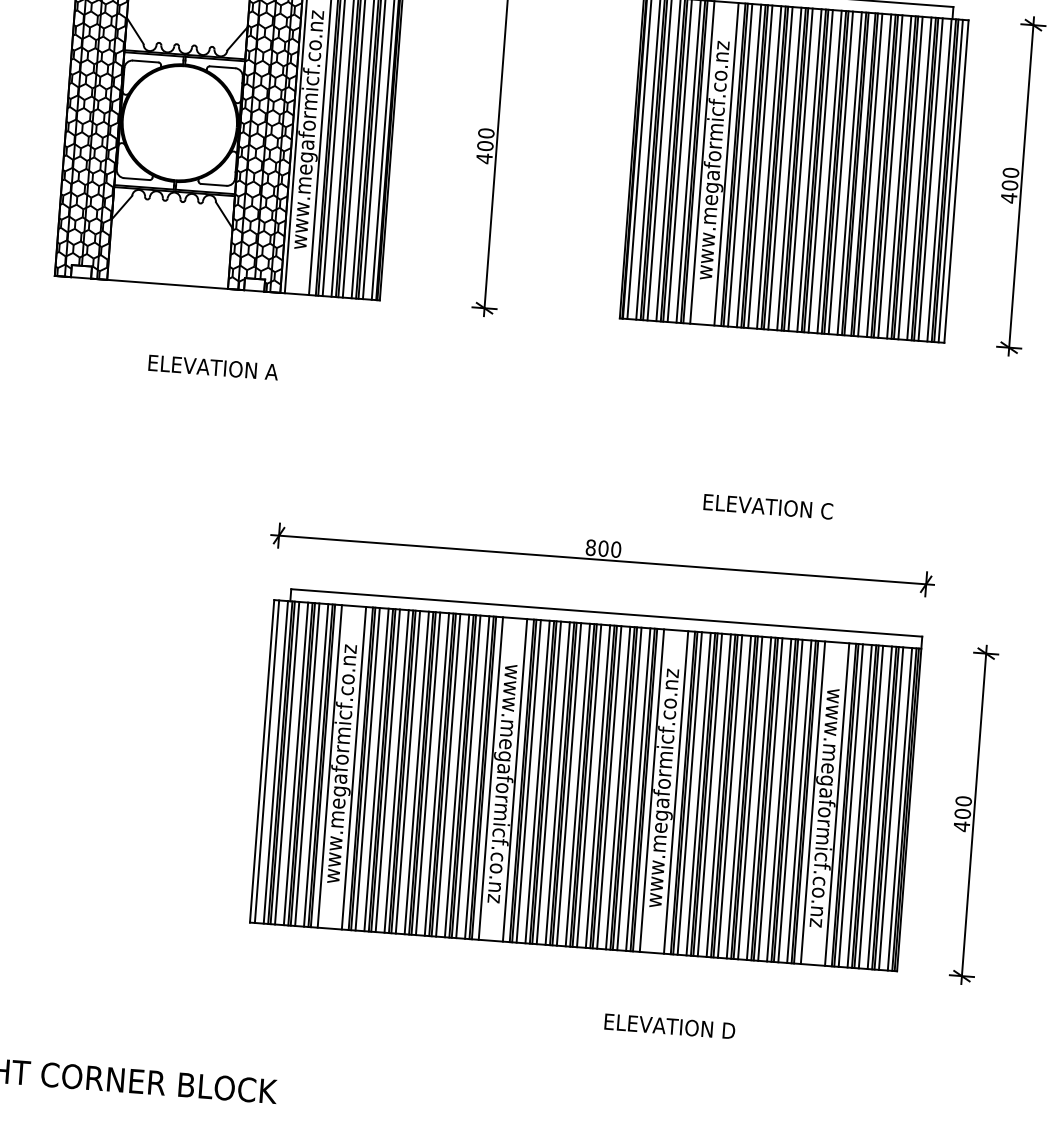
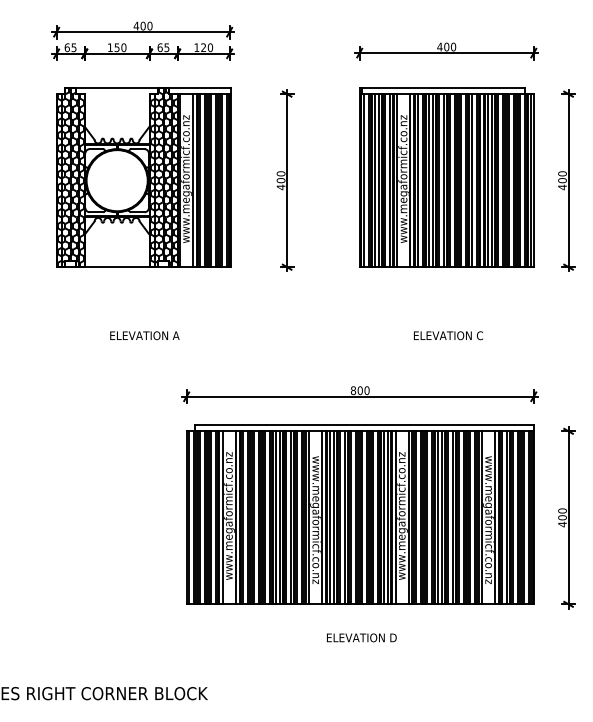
text: (212, 367) -> (144, 335), moved
text: (768, 506) -> (448, 335), moved
text: (669, 1025) -> (361, 637), moved

